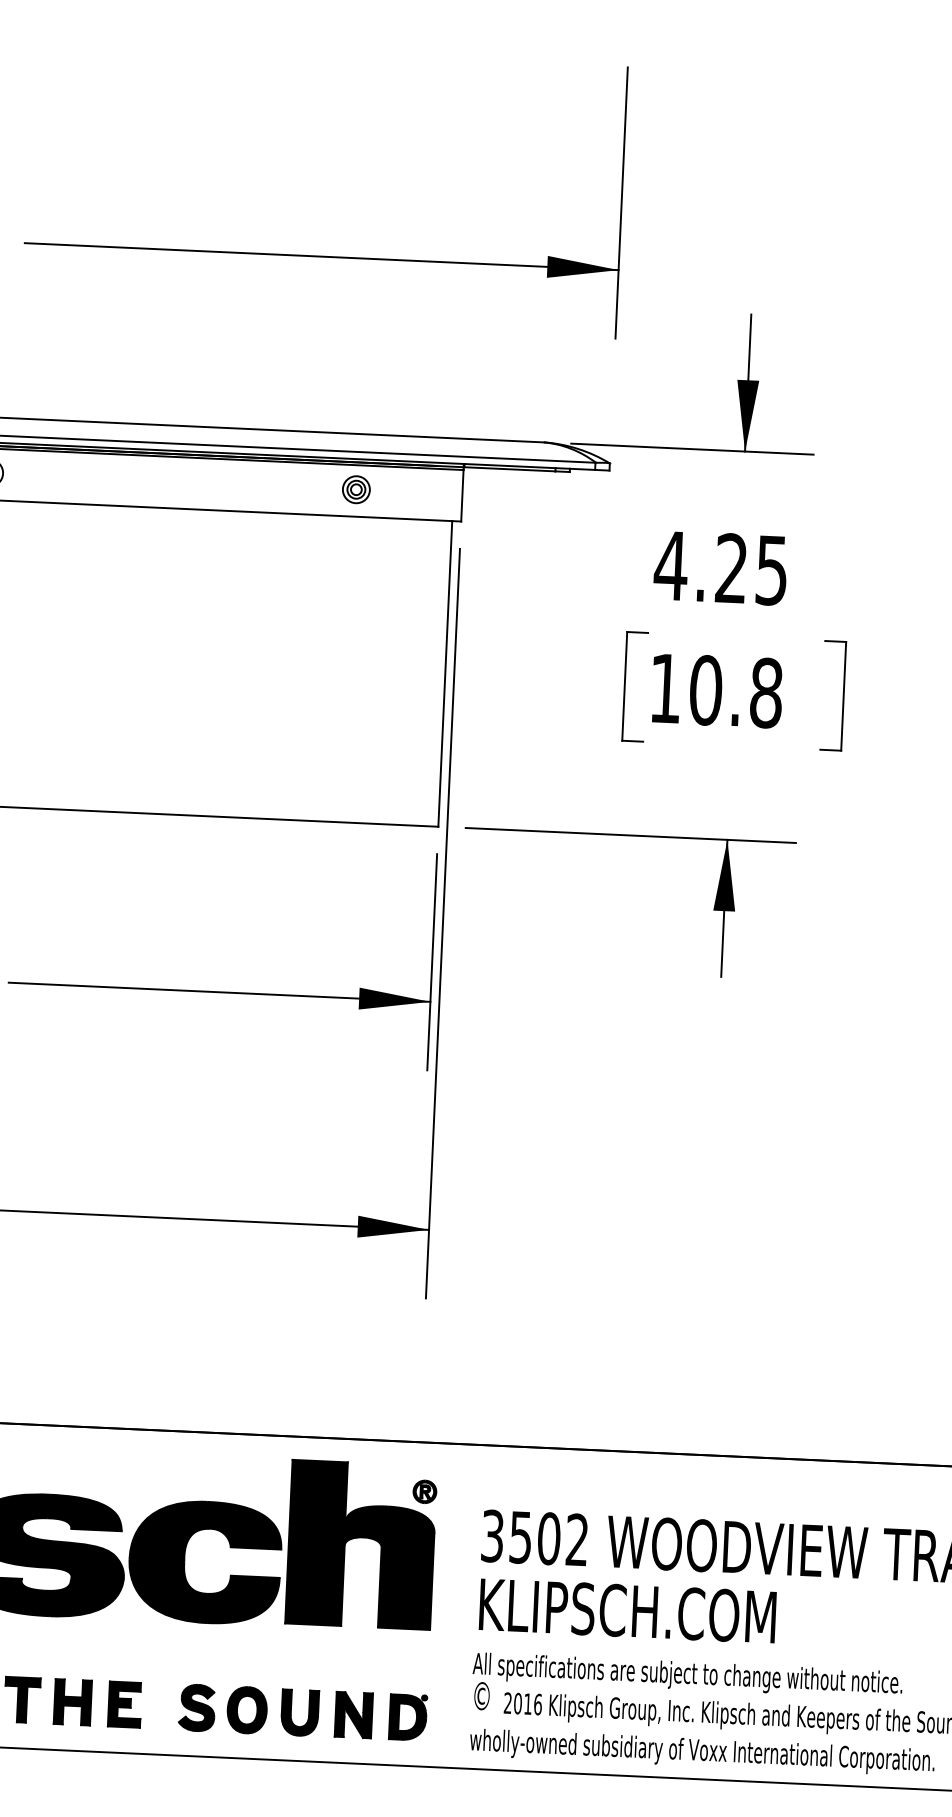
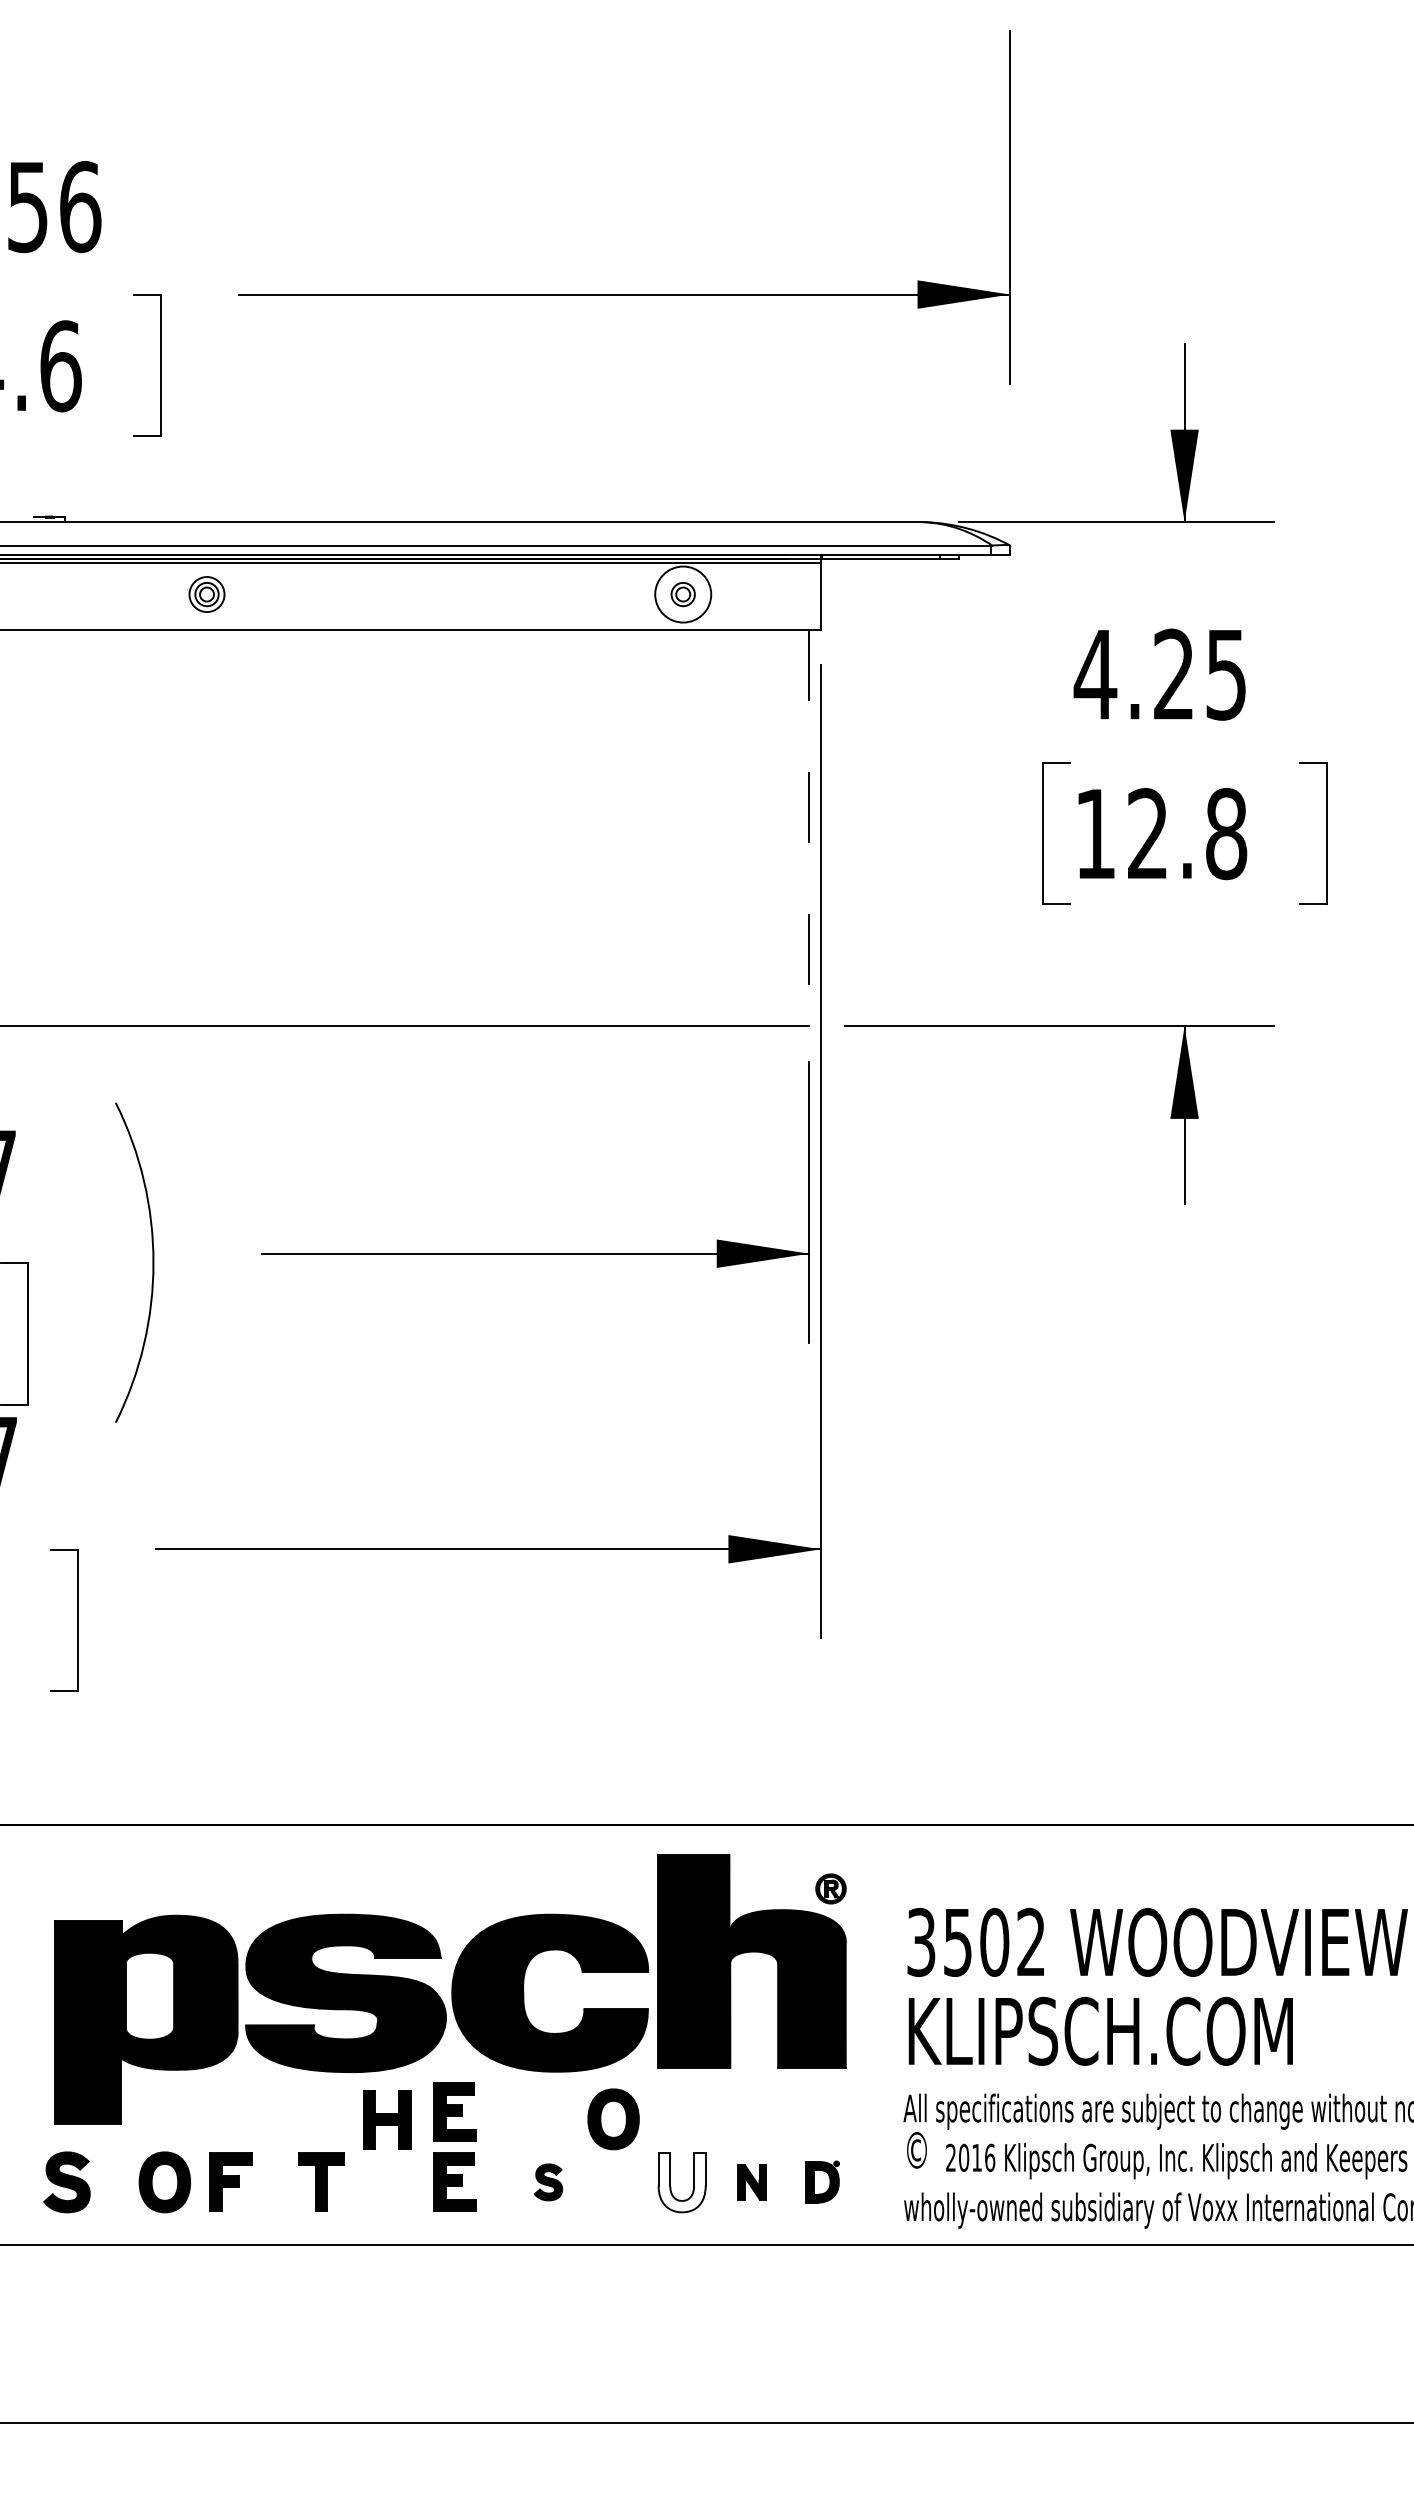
circle: (355, 489) -> (682, 594), size x1.6
line: (445, 674) -> (809, 828), solid -> dashed
text: (705, 690) -> (1147, 834), 10.8 -> 12.8
part: (127, 1650) -> (454, 2111), added
part: (73, 1701) -> (387, 2119), moved
part: (197, 1708) -> (548, 2182), size x0.6
part: (247, 1710) -> (613, 2119), moved
fill: (299, 1712) -> (681, 2182), removed
part: (354, 1715) -> (752, 2182), size x0.6
part: (408, 1716) -> (822, 2181), size x0.7

